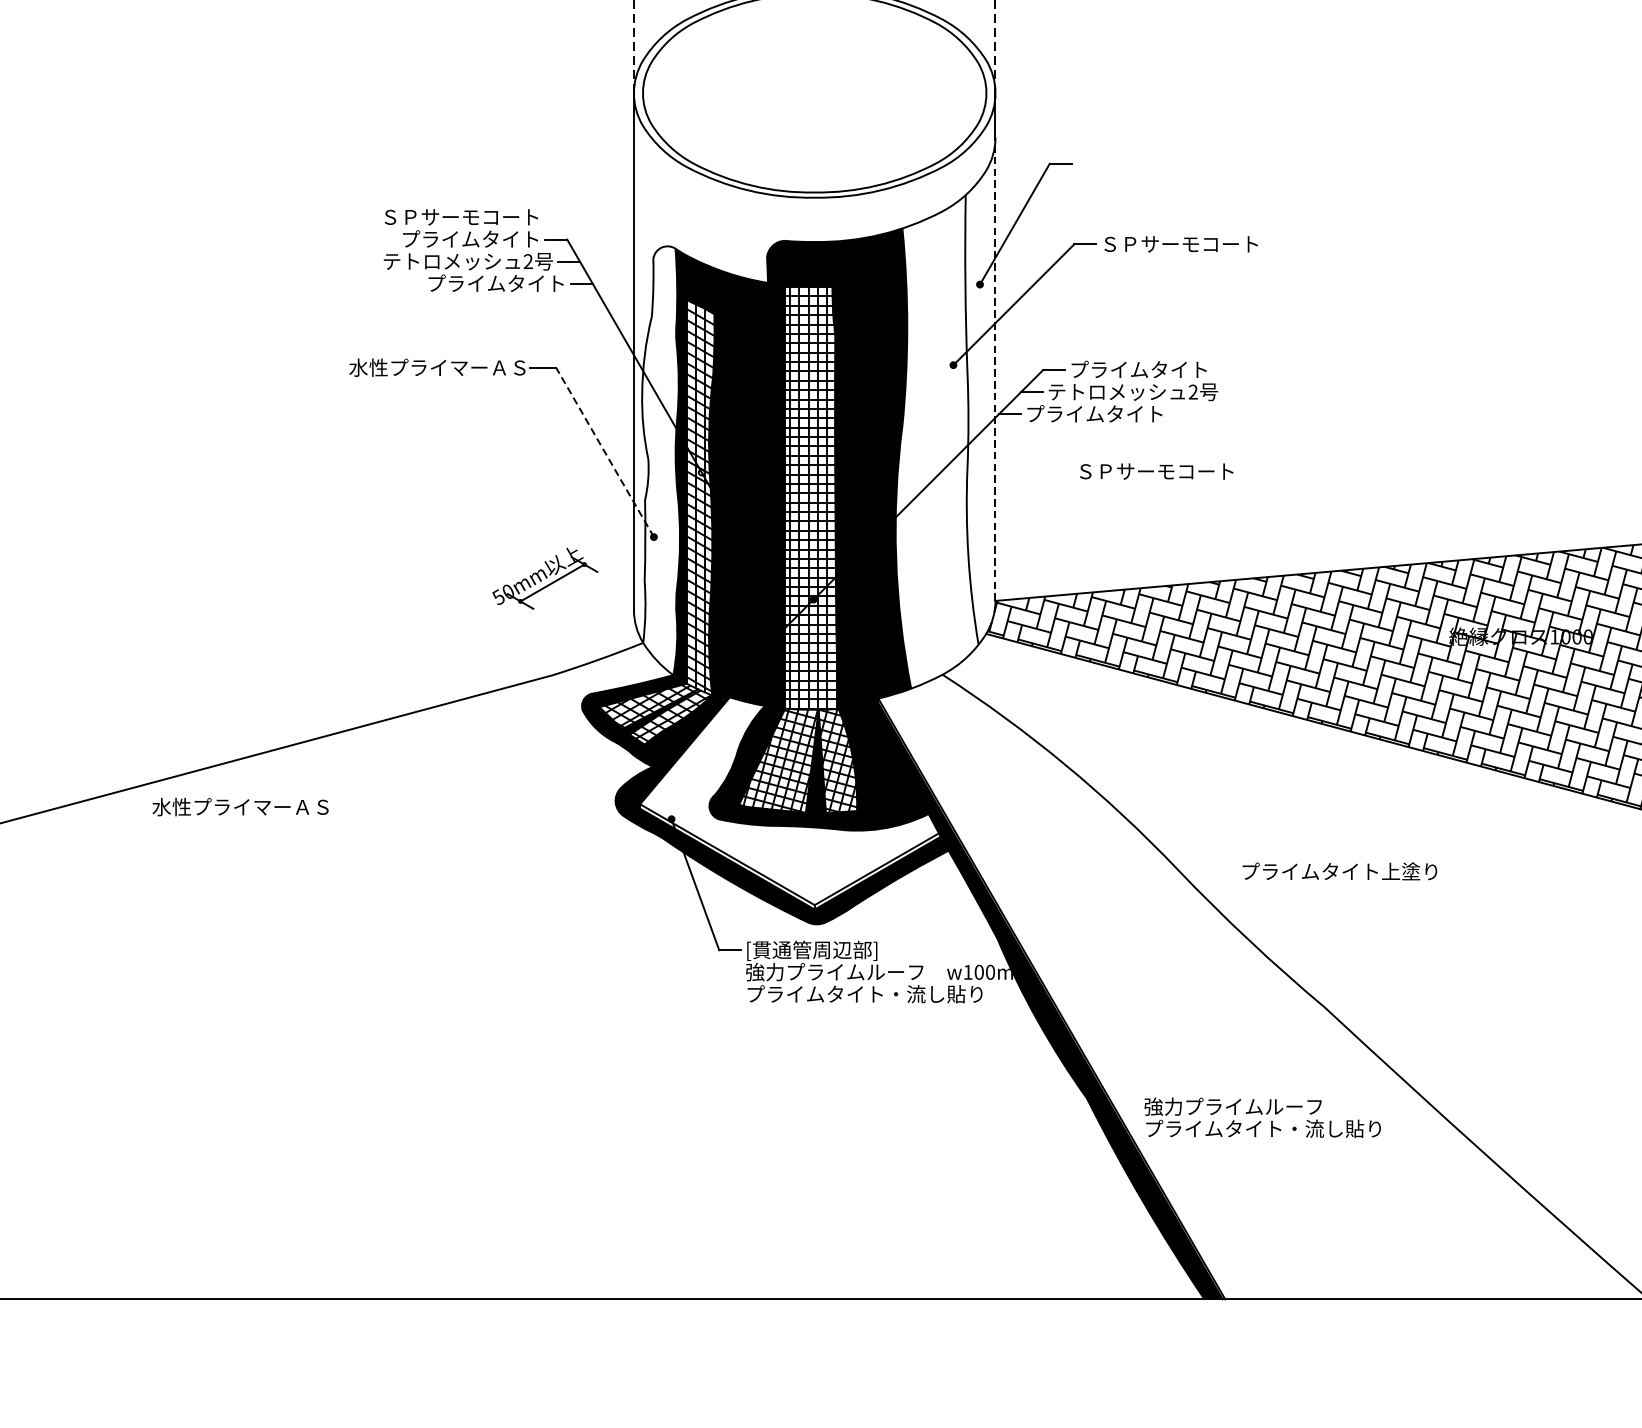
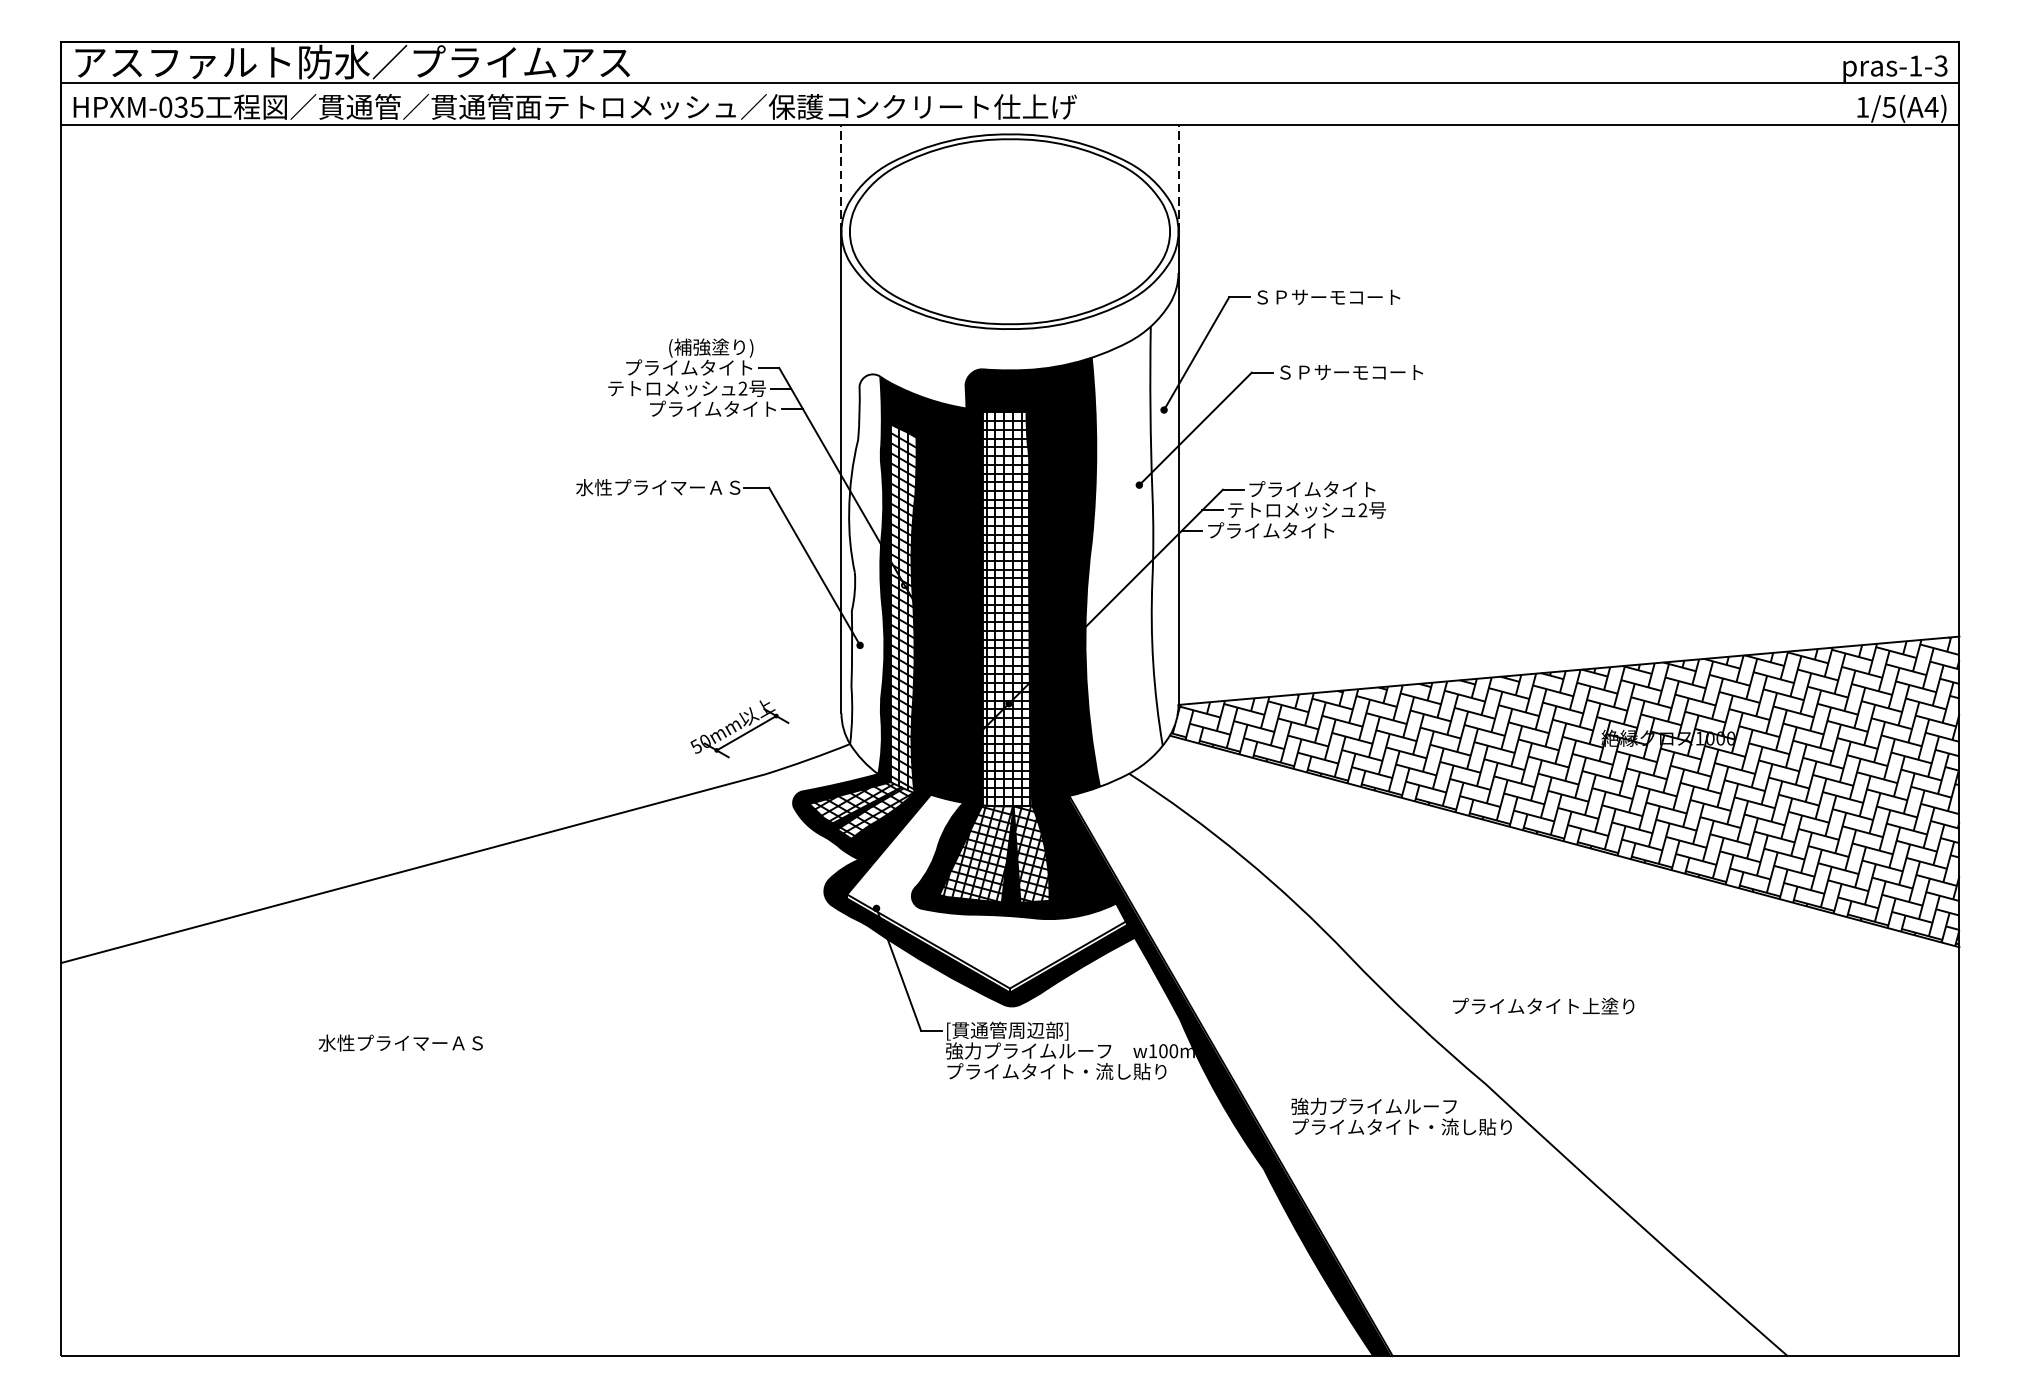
text: (462, 217) -> (681, 347), ＳＰサーモコート -> (補強塗り)
line: (995, 368) -> (1178, 488), dashed -> solid
line: (605, 452) -> (814, 566), dashed -> solid
text: (1156, 470) -> (1328, 296), moved
part: (544, 579) -> (739, 729), moved
text: (240, 806) -> (400, 1042), moved
text: (1339, 870) -> (1543, 1005), moved
text: (1262, 1117) -> (1401, 1116), moved

